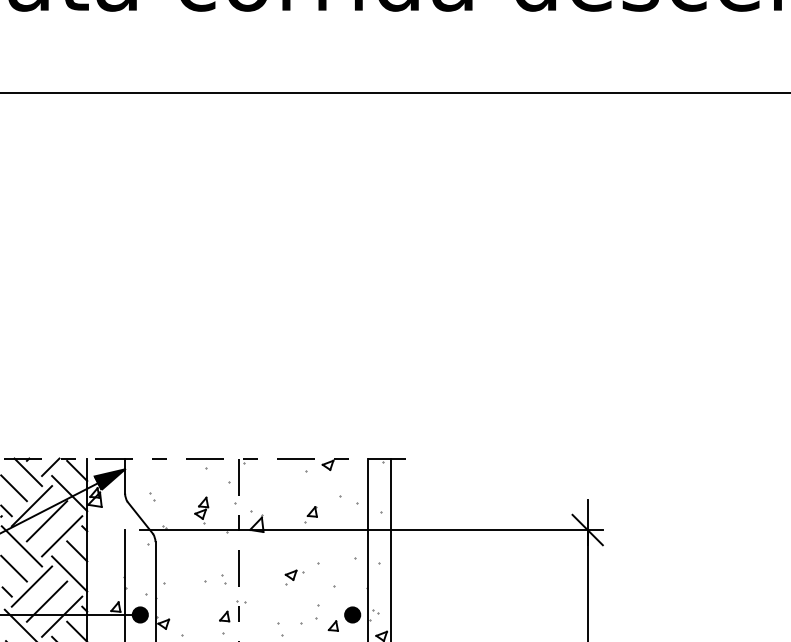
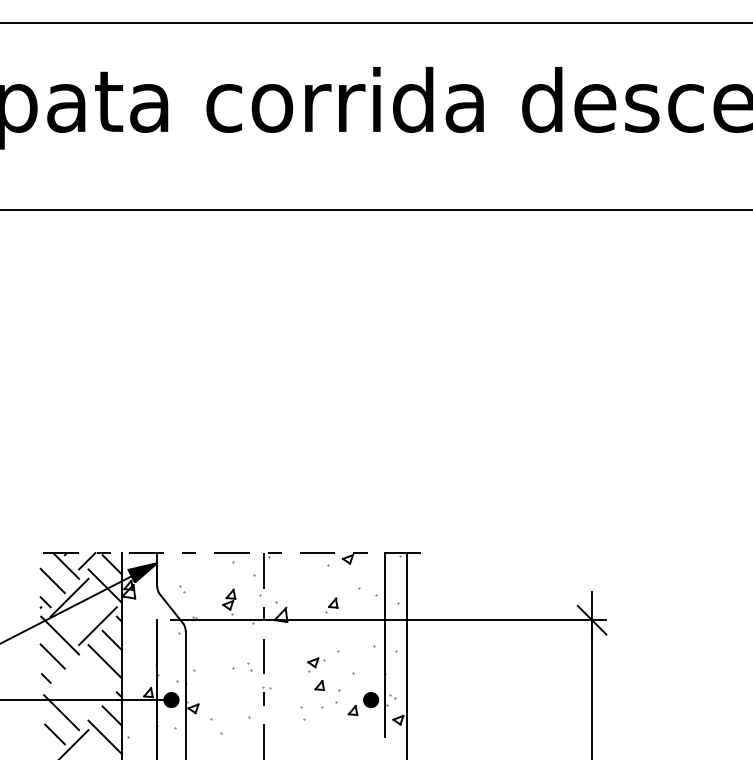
line: (46, 520) -> (83, 611), removed
line: (31, 586) -> (69, 673), removed
line: (46, 601) -> (83, 687), removed
line: (61, 616) -> (97, 701), removed
part: (224, 616) -> (319, 685), moved

